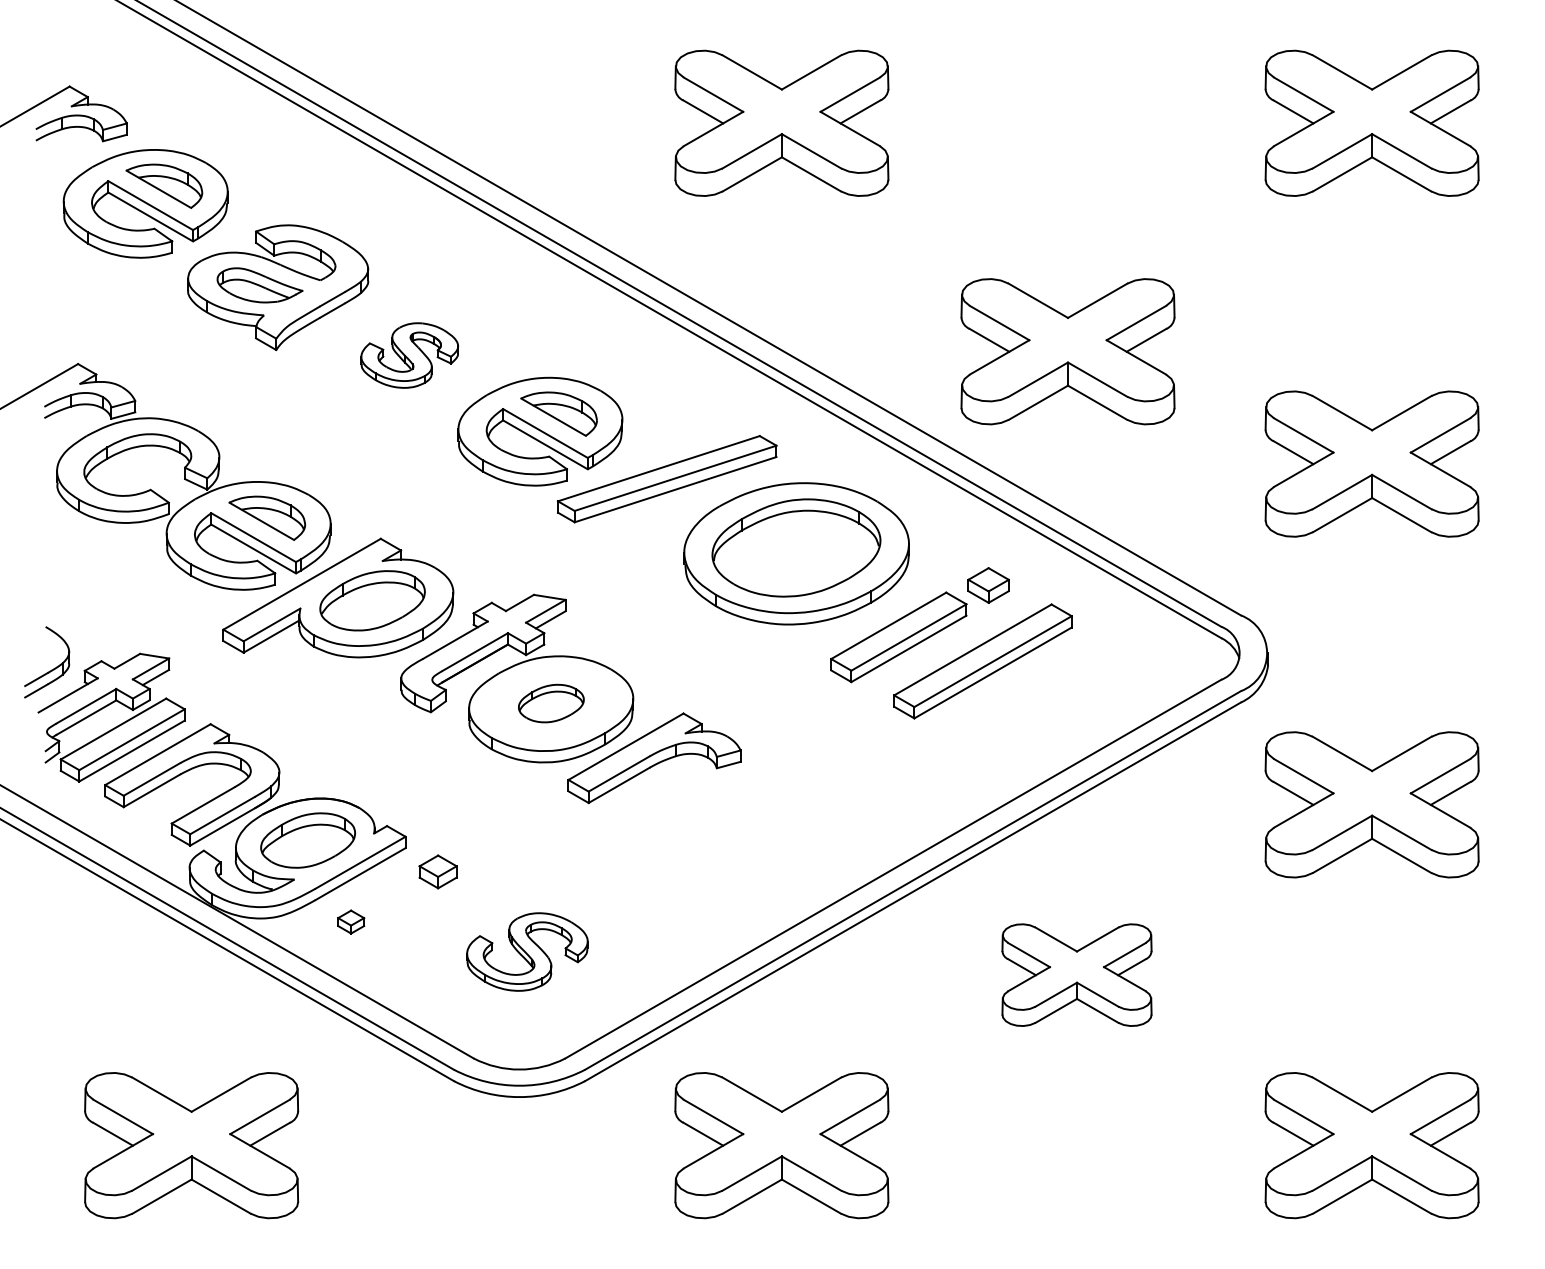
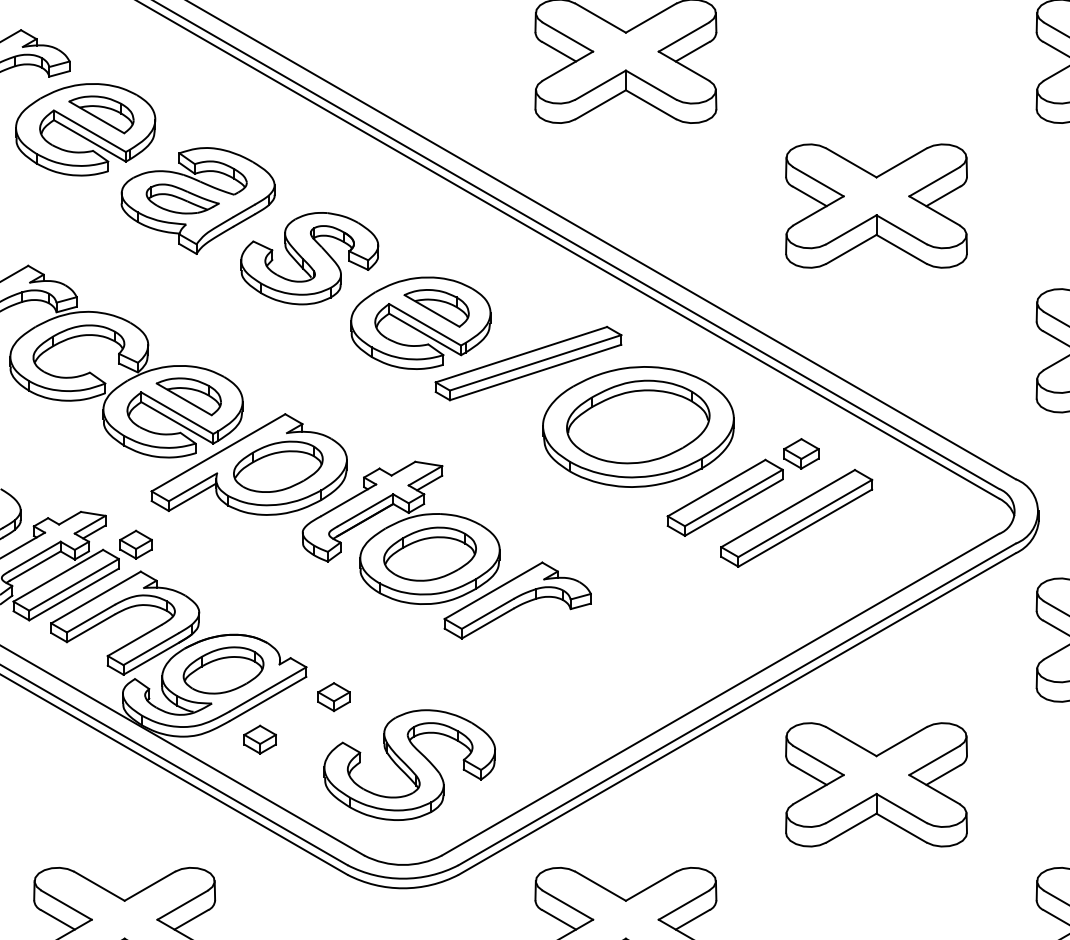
part: (1067, 351) -> (876, 205), moved
part: (409, 355) -> (309, 258), size x1.67
part: (204, 692) -> (135, 544), added
part: (551, 703) -> (430, 554), size x1.67
part: (350, 921) -> (259, 739), size x1.43
part: (527, 951) -> (409, 764), size x1.67
part: (1076, 974) -> (876, 784), size x1.43

